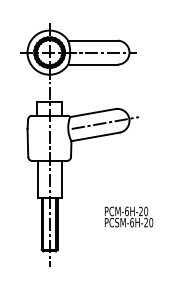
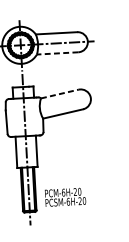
line: (92, 64) -> (57, 53), solid -> dashed
line: (93, 112) -> (60, 93), solid -> dashed
line: (104, 122) -> (70, 101), removed
text: (128, 216) -> (65, 196), moved

